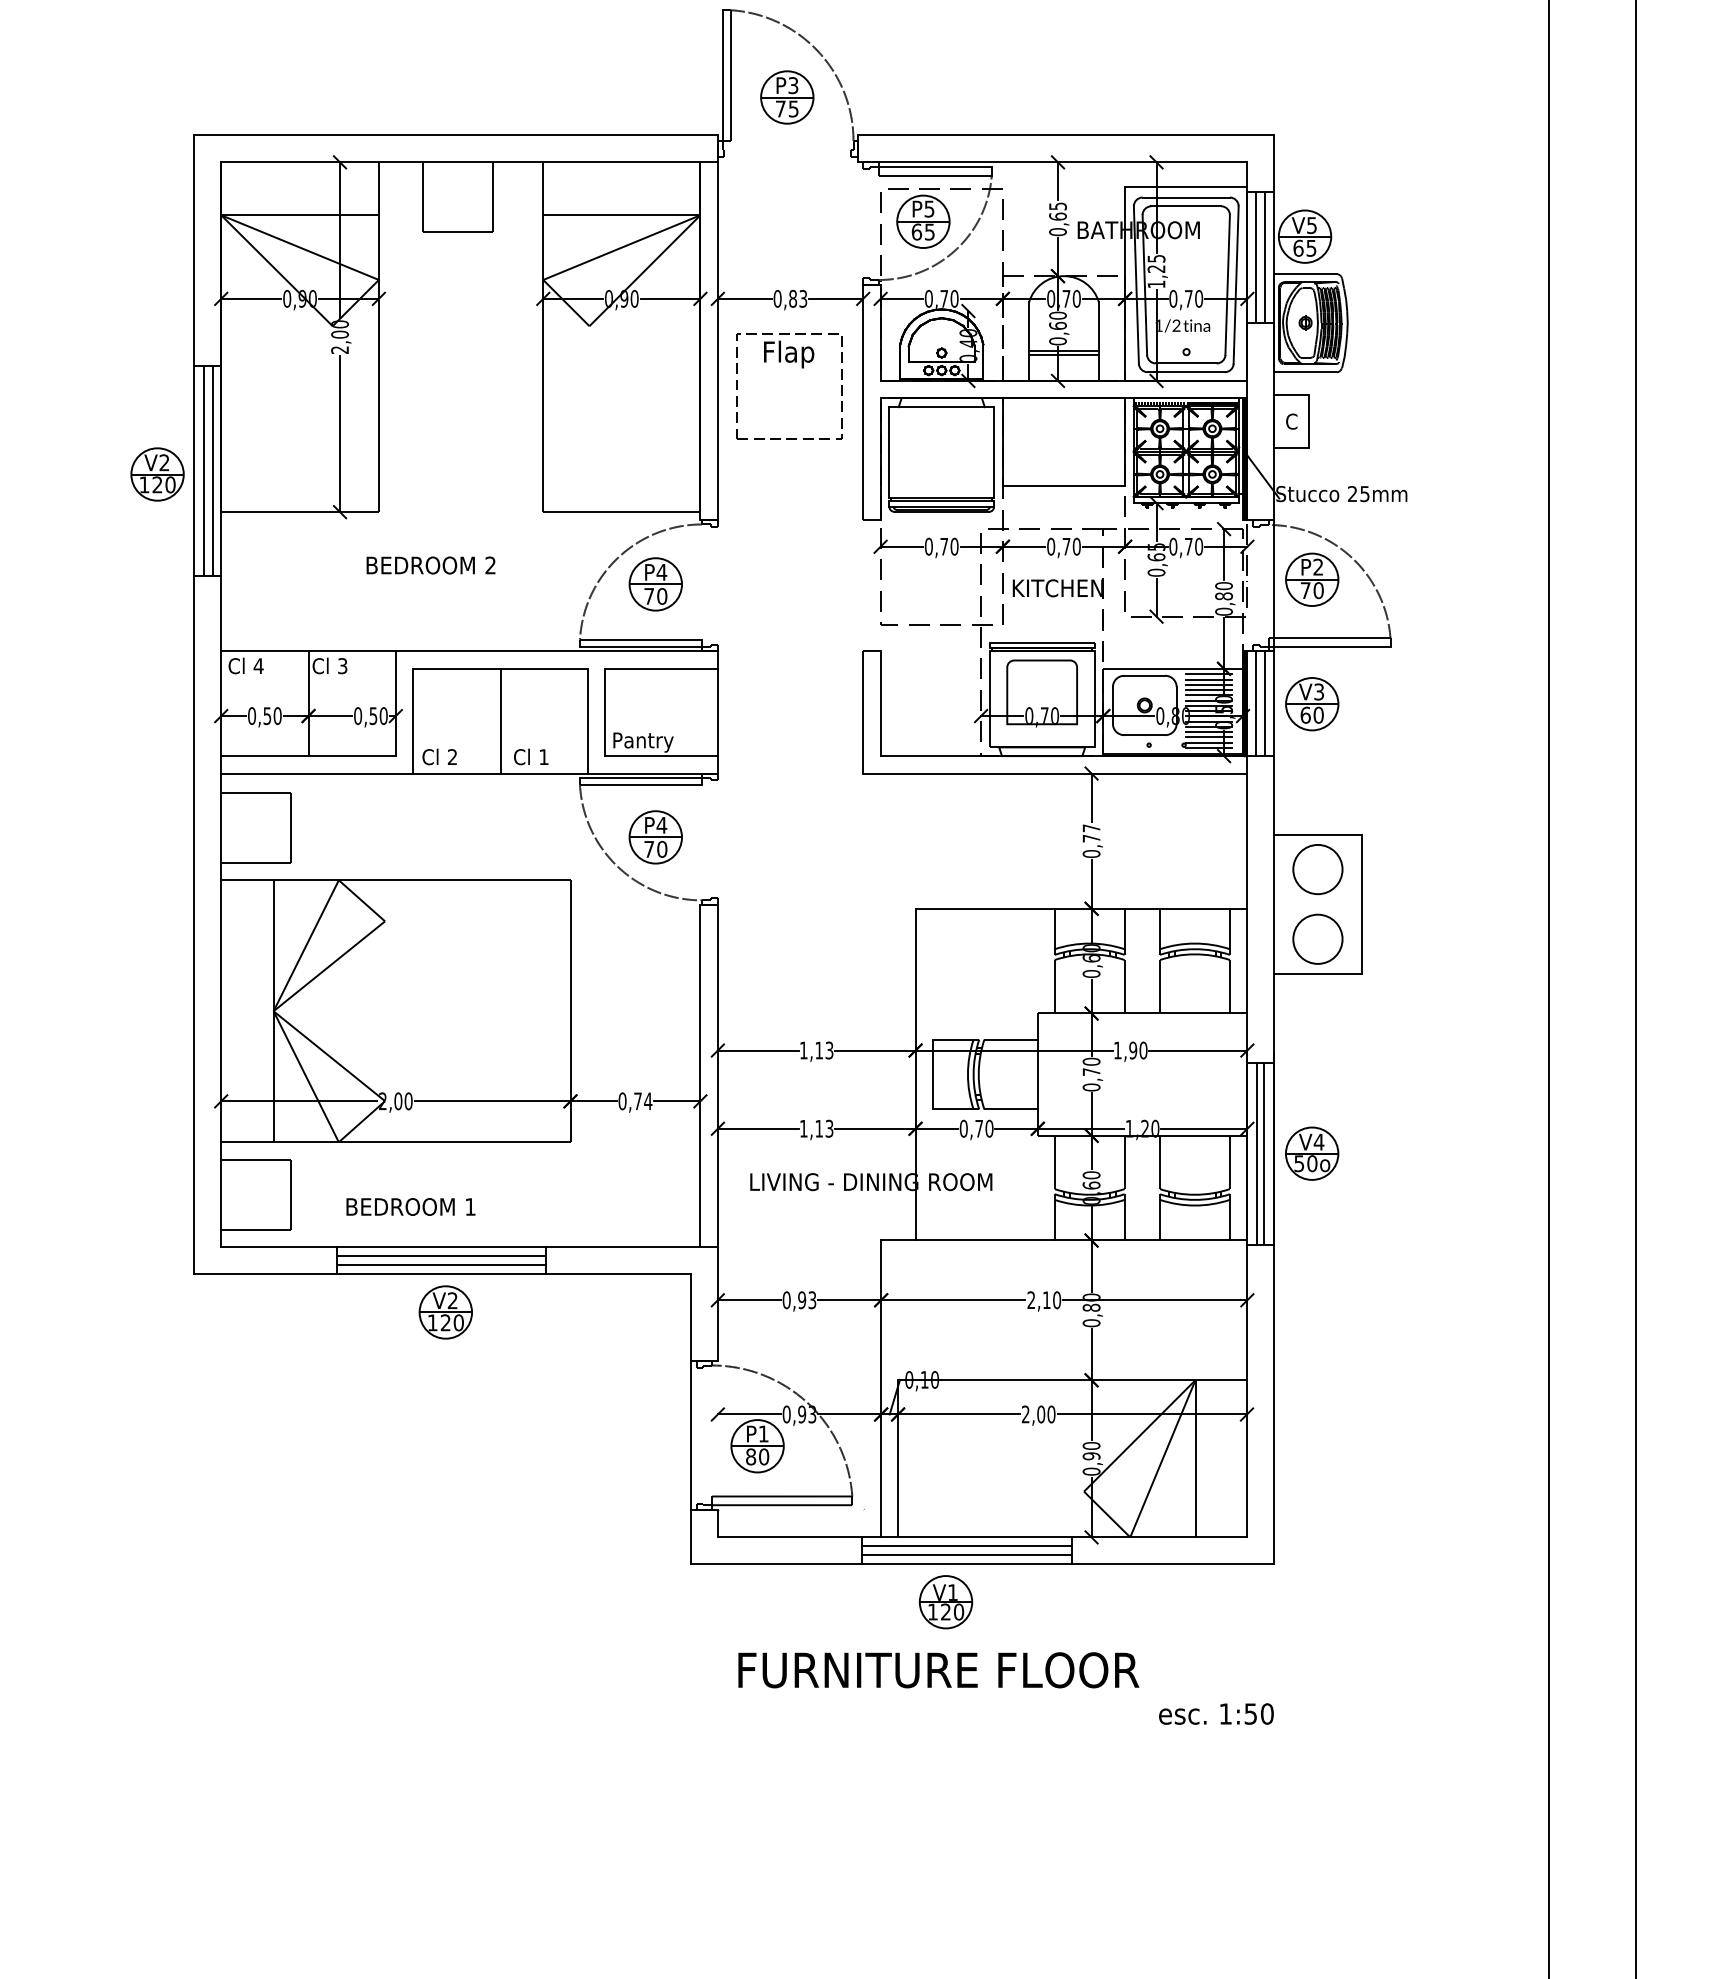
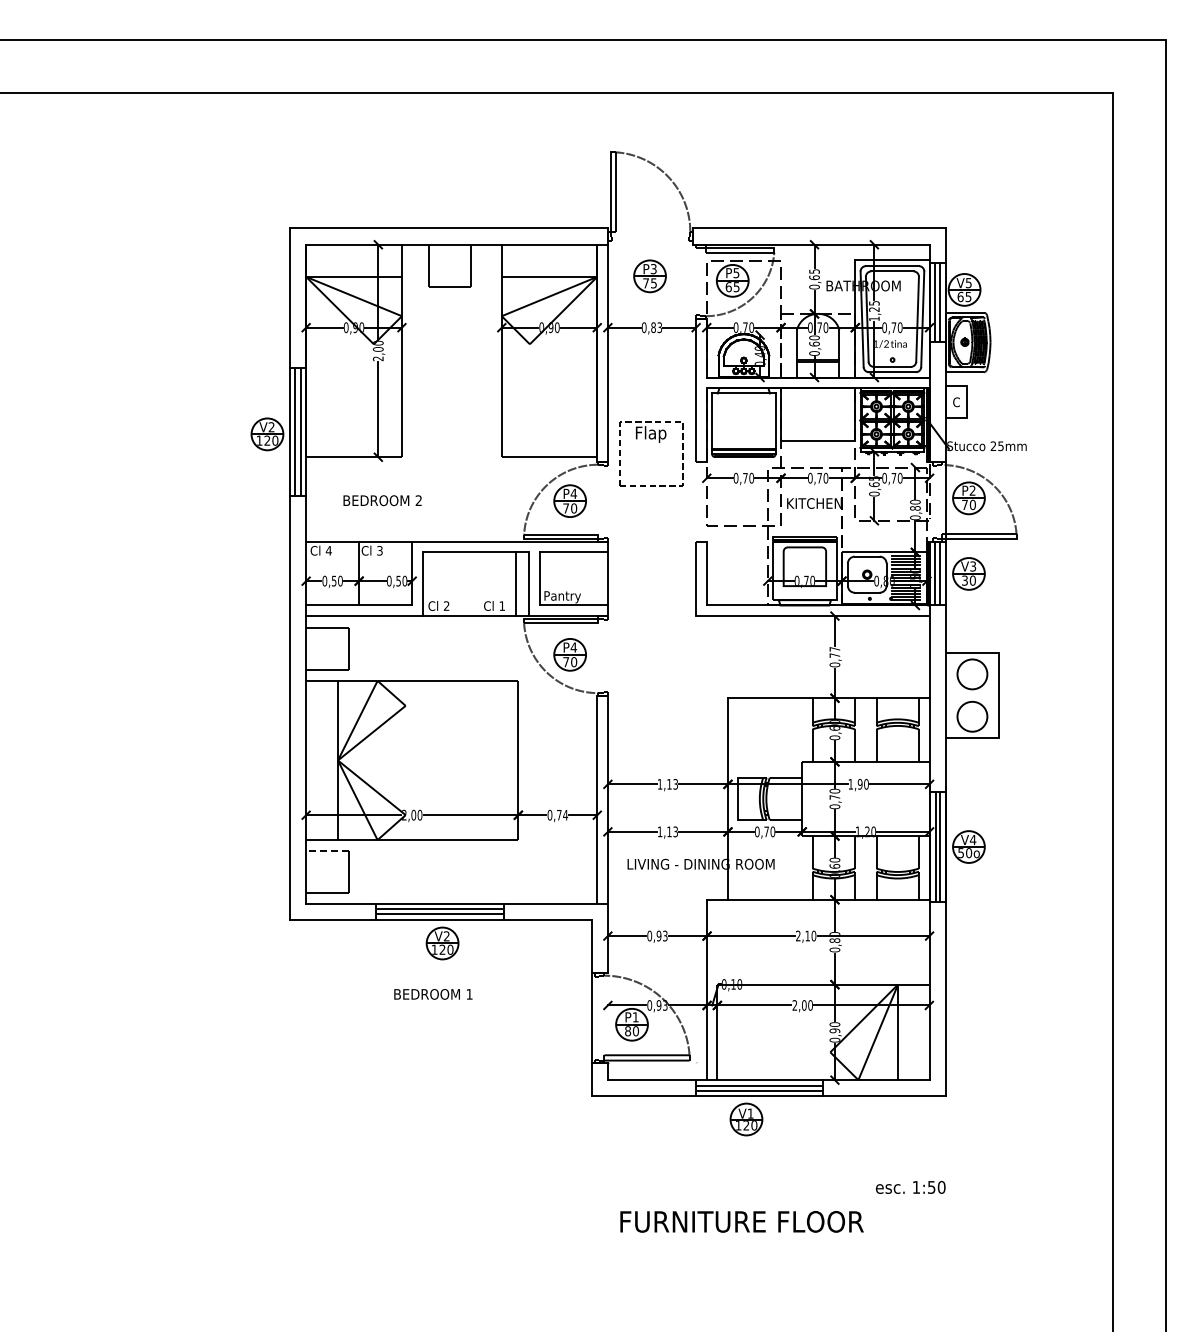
part: (786, 97) -> (649, 276), moved
part: (801, 367) -> (658, 442), moved
text: (430, 565) -> (382, 500), moved
text: (1306, 714) -> (965, 580), 60 -> 30
line: (499, 721) -> (515, 584), moved
line: (254, 1159) -> (326, 850), solid -> dashed
text: (411, 1207) -> (433, 994), moved
text: (937, 1669) -> (741, 1221), moved

